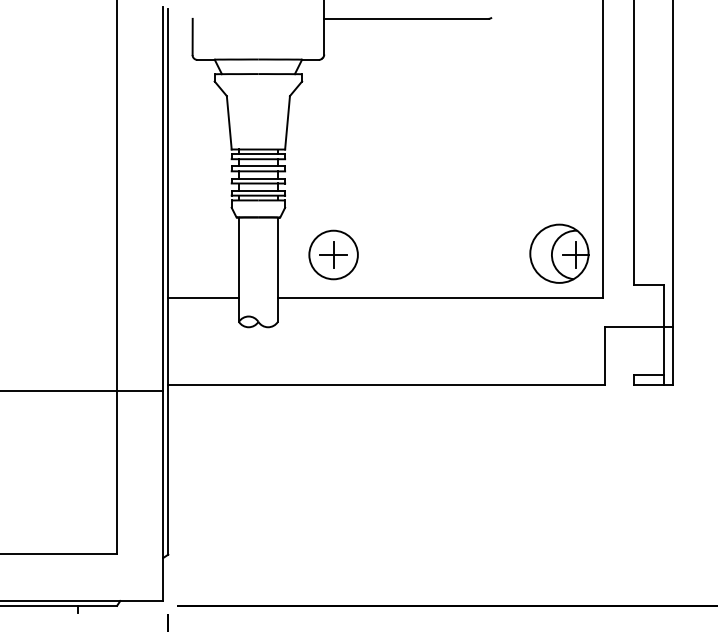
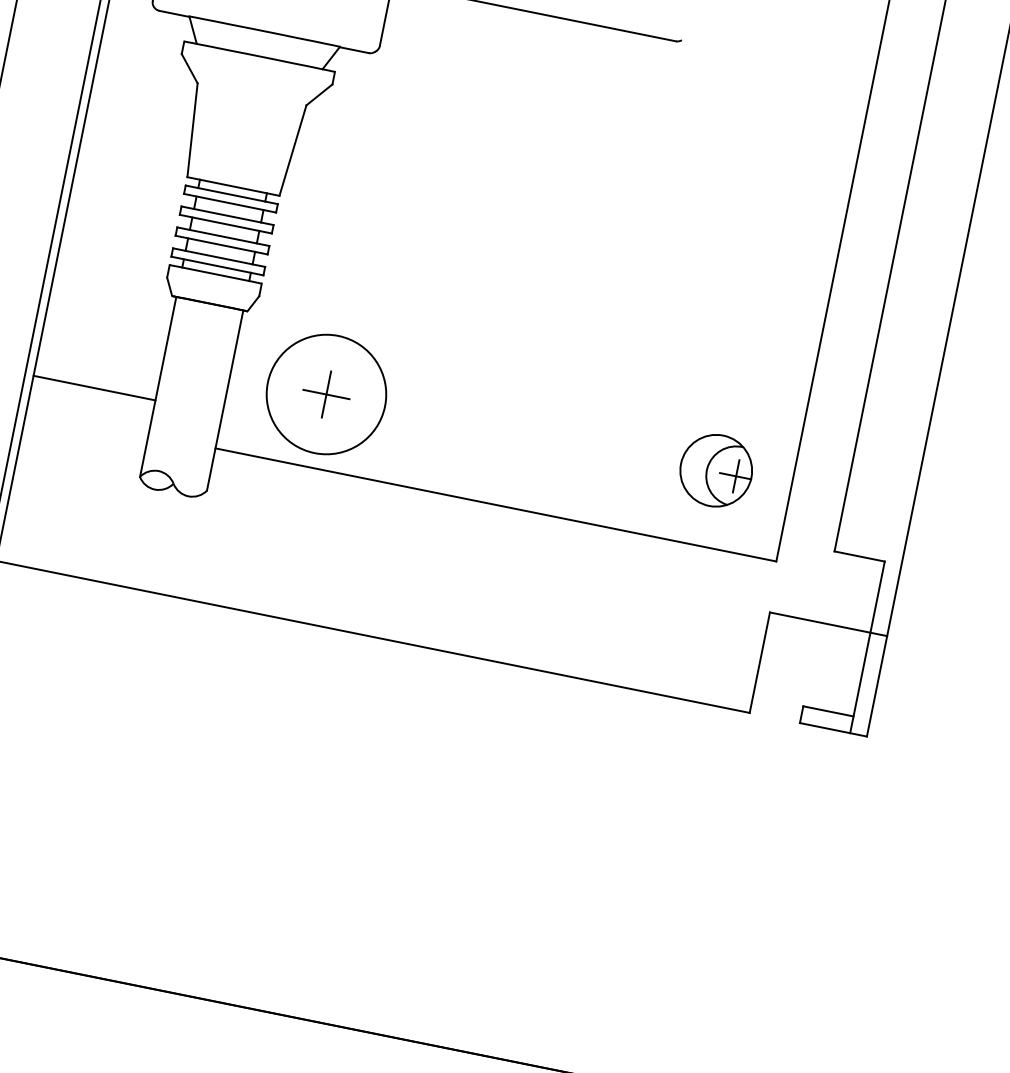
part: (559, 253) -> (716, 470), size x0.7
circle: (333, 254) -> (326, 393), size x1.4
line: (203, 297) -> (94, 388), moved

